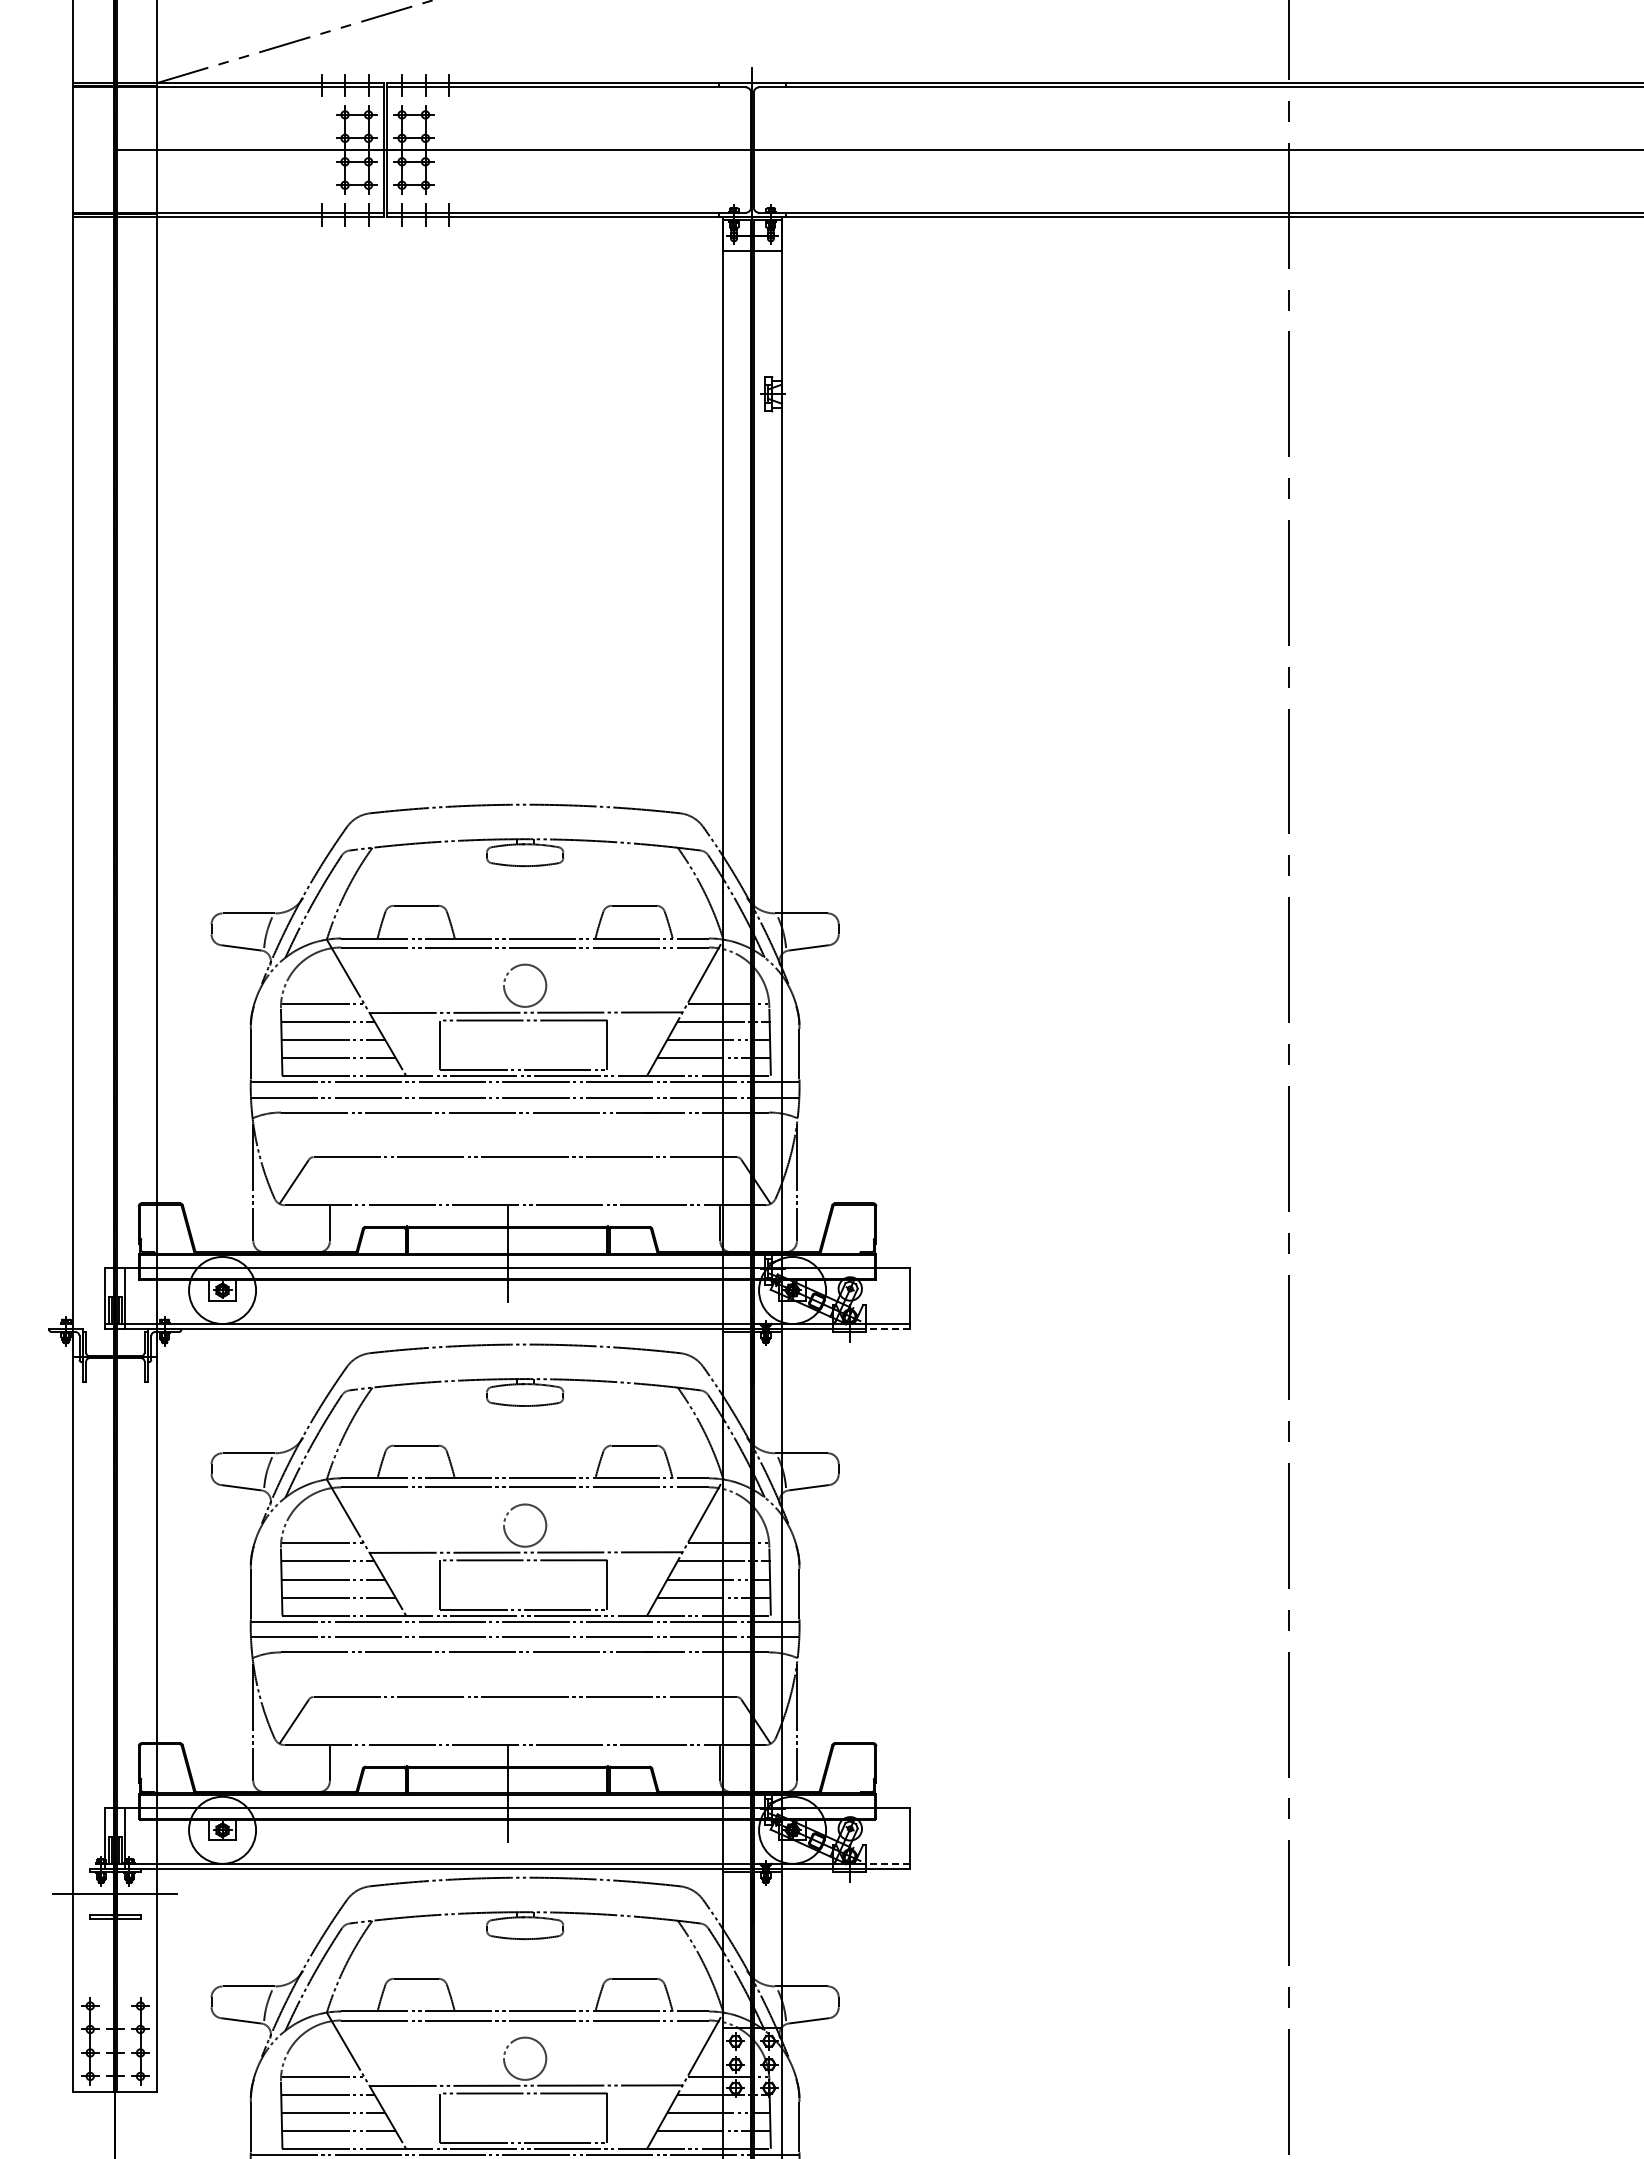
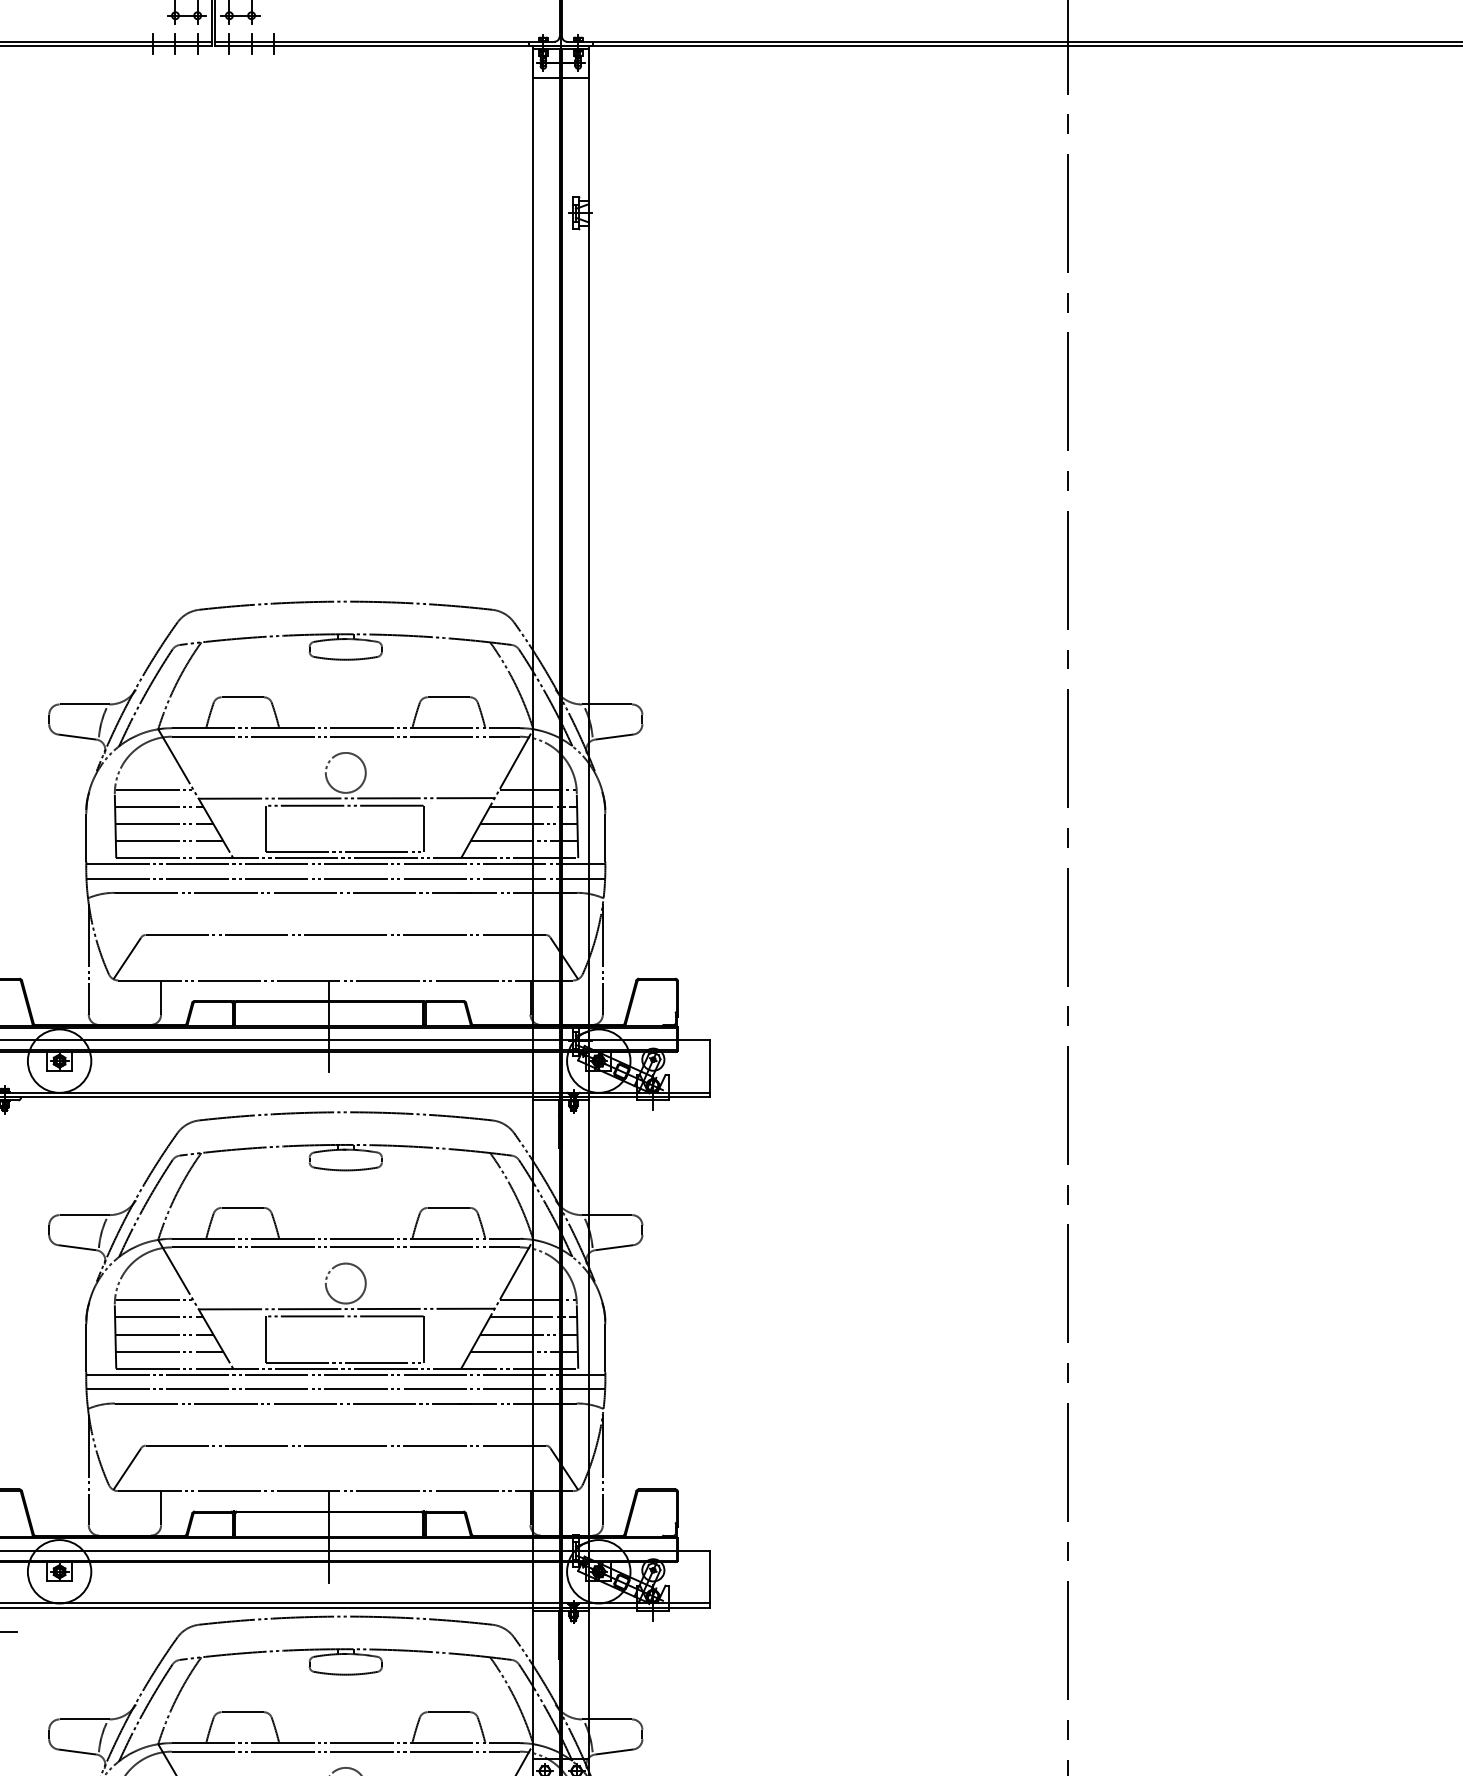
line: (888, 1328) -> (689, 1097), dashed -> solid
line: (888, 1863) -> (689, 1603), dashed -> solid

